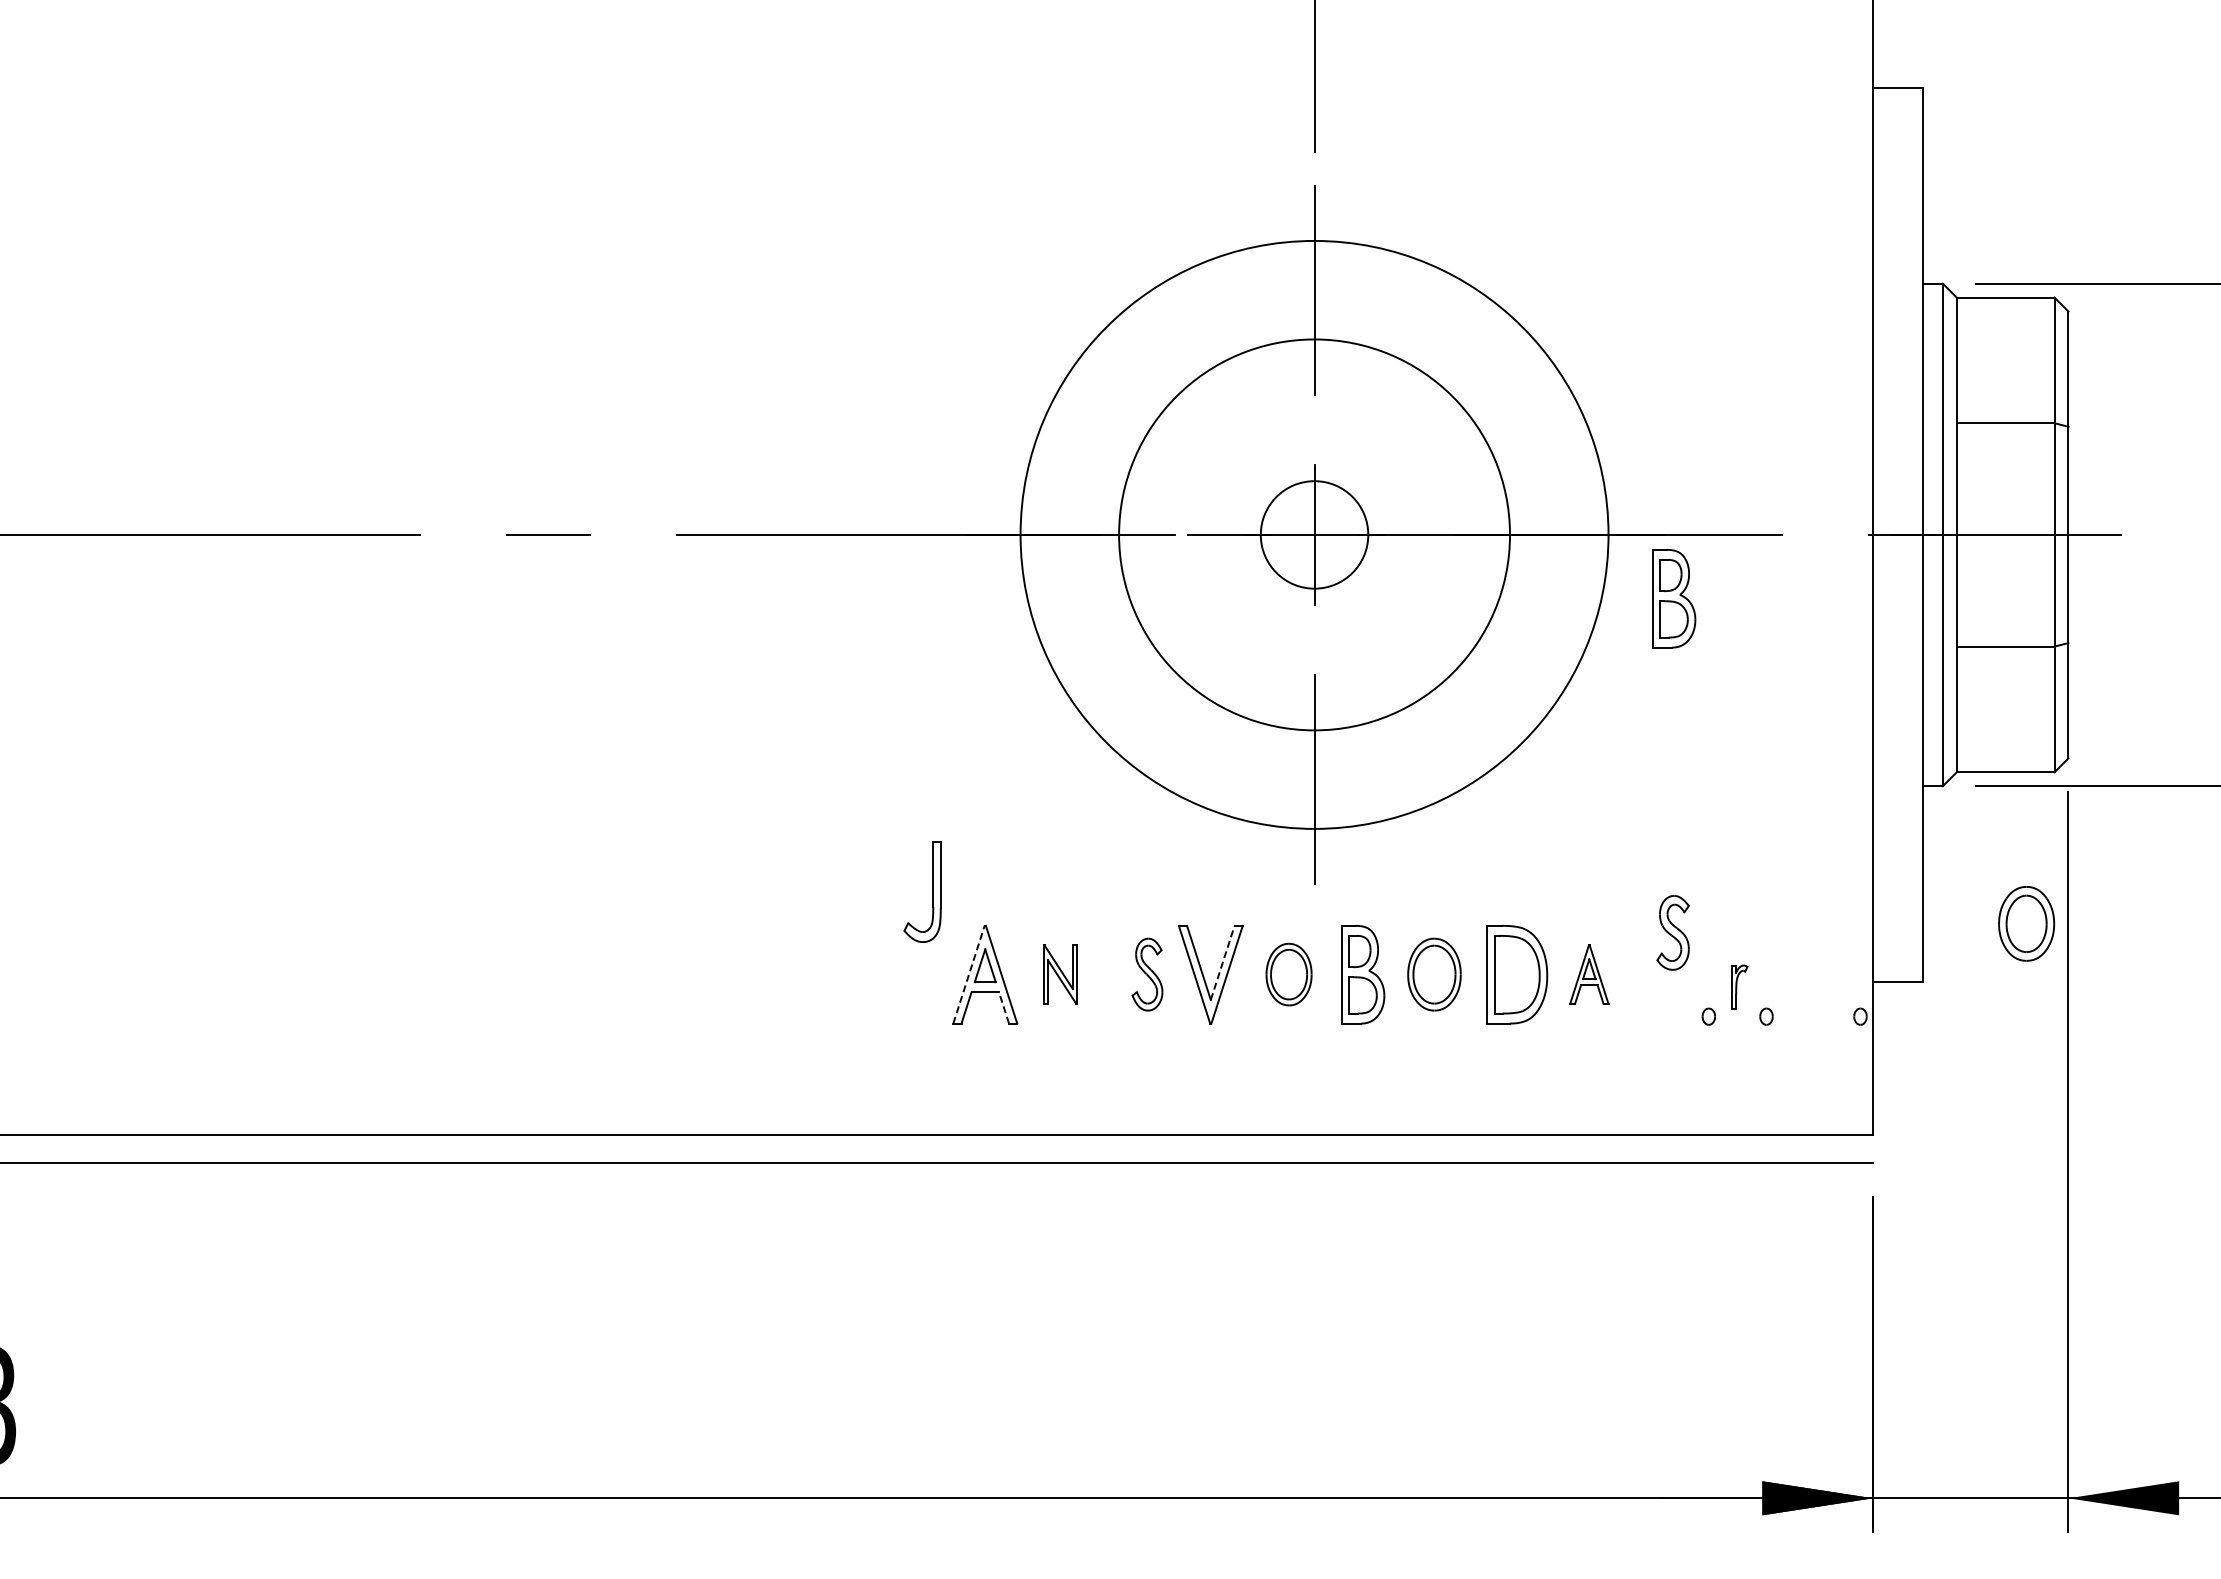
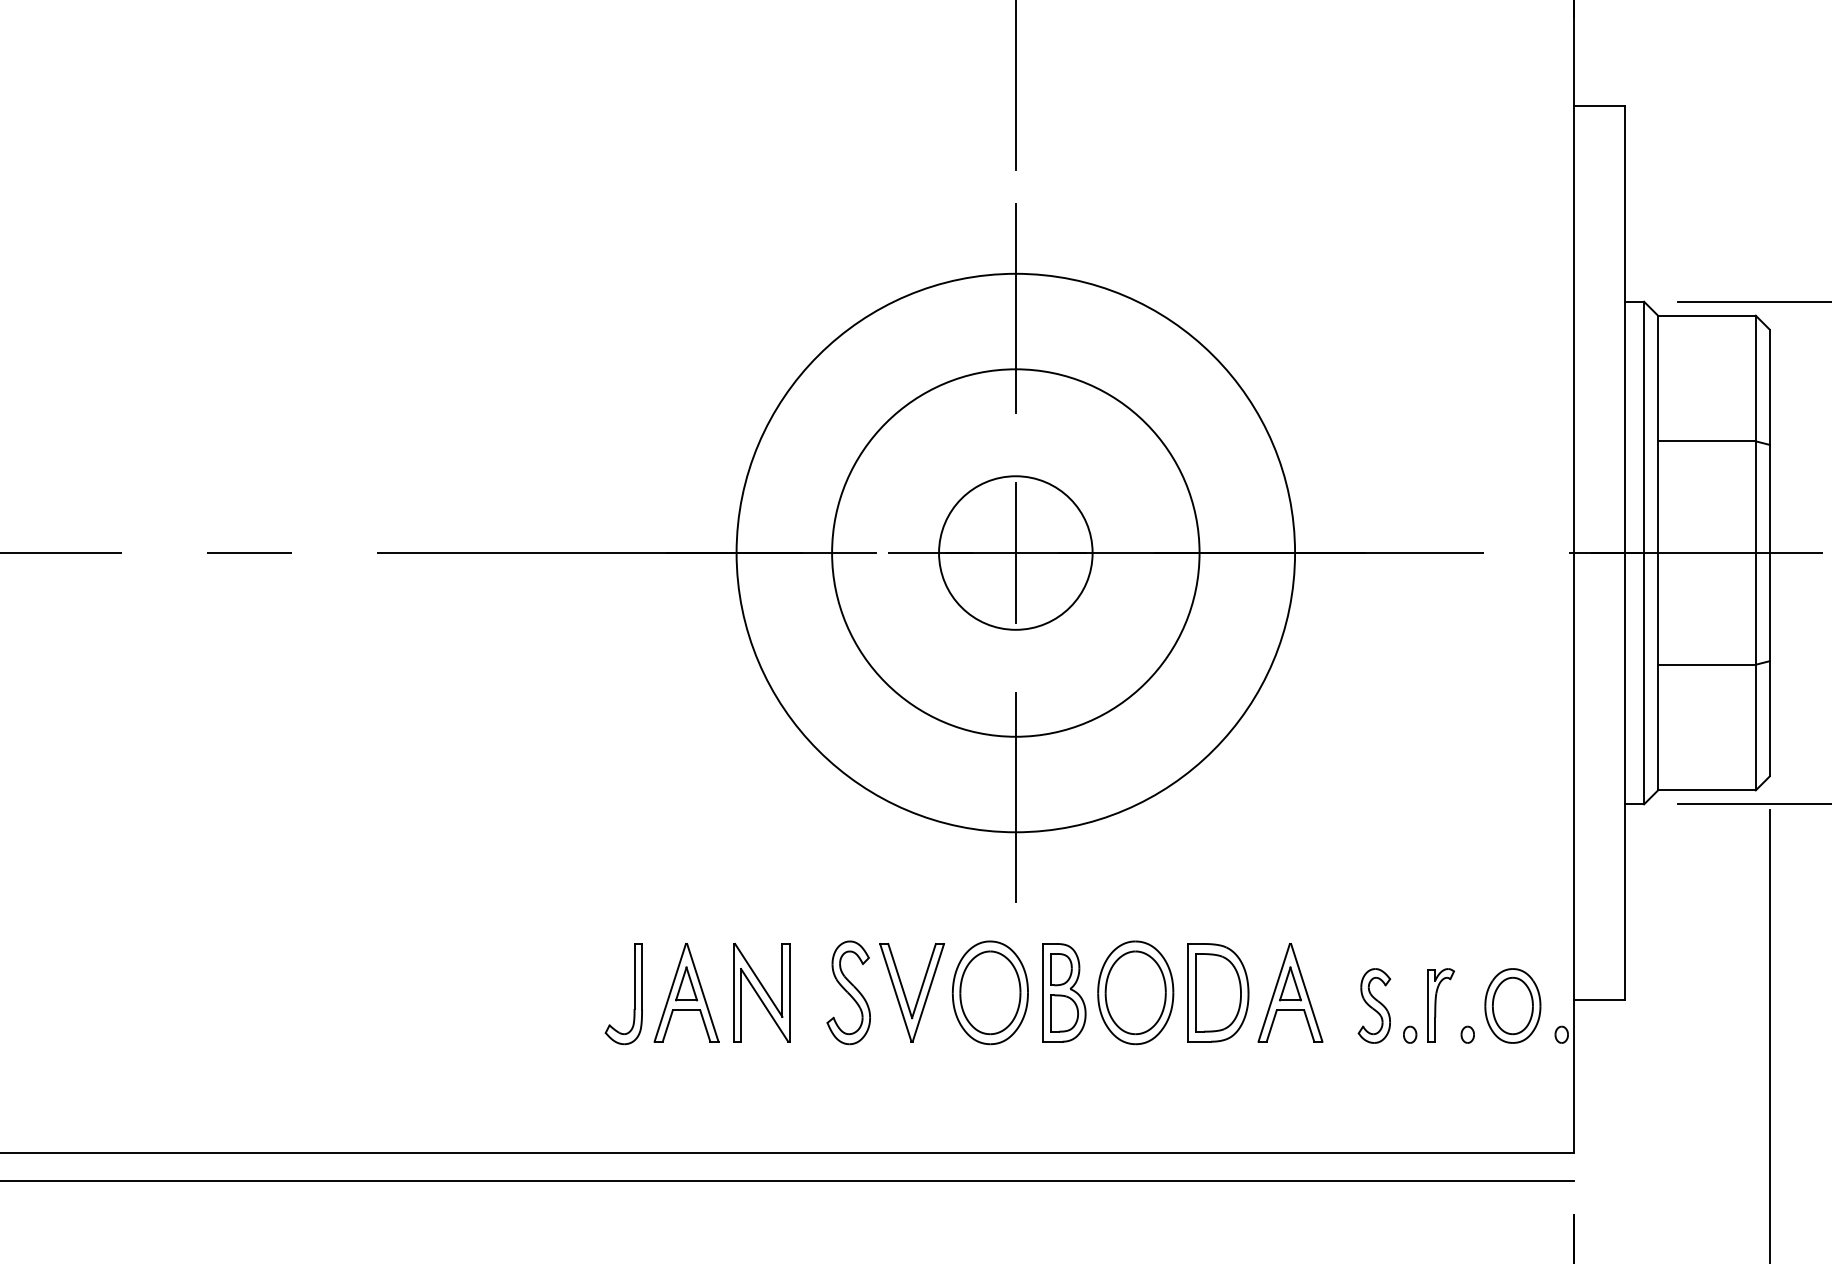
circle: (1314, 534) -> (1015, 552), size x0.62
circle: (1314, 534) -> (1015, 552), size x1.43
circle: (1314, 534) -> (1015, 552), size x1.43
part: (1674, 598) -> (1375, 616), removed
part: (932, 891) -> (633, 993), moved
part: (2026, 923) -> (1512, 1005), moved
part: (1672, 932) -> (1373, 1005), moved
line: (1222, 962) -> (923, 980), dashed -> solid
line: (969, 974) -> (670, 992), dashed -> solid
part: (1060, 974) -> (761, 992), size x1.67
part: (1147, 974) -> (848, 992), size x1.43
part: (1288, 974) -> (989, 992), size x1.67
part: (1434, 974) -> (1135, 992), size x1.43
part: (1589, 974) -> (1290, 992), size x1.67
part: (1739, 987) -> (1440, 1005), size x1.67
line: (1003, 1007) -> (704, 1025), dashed -> solid

